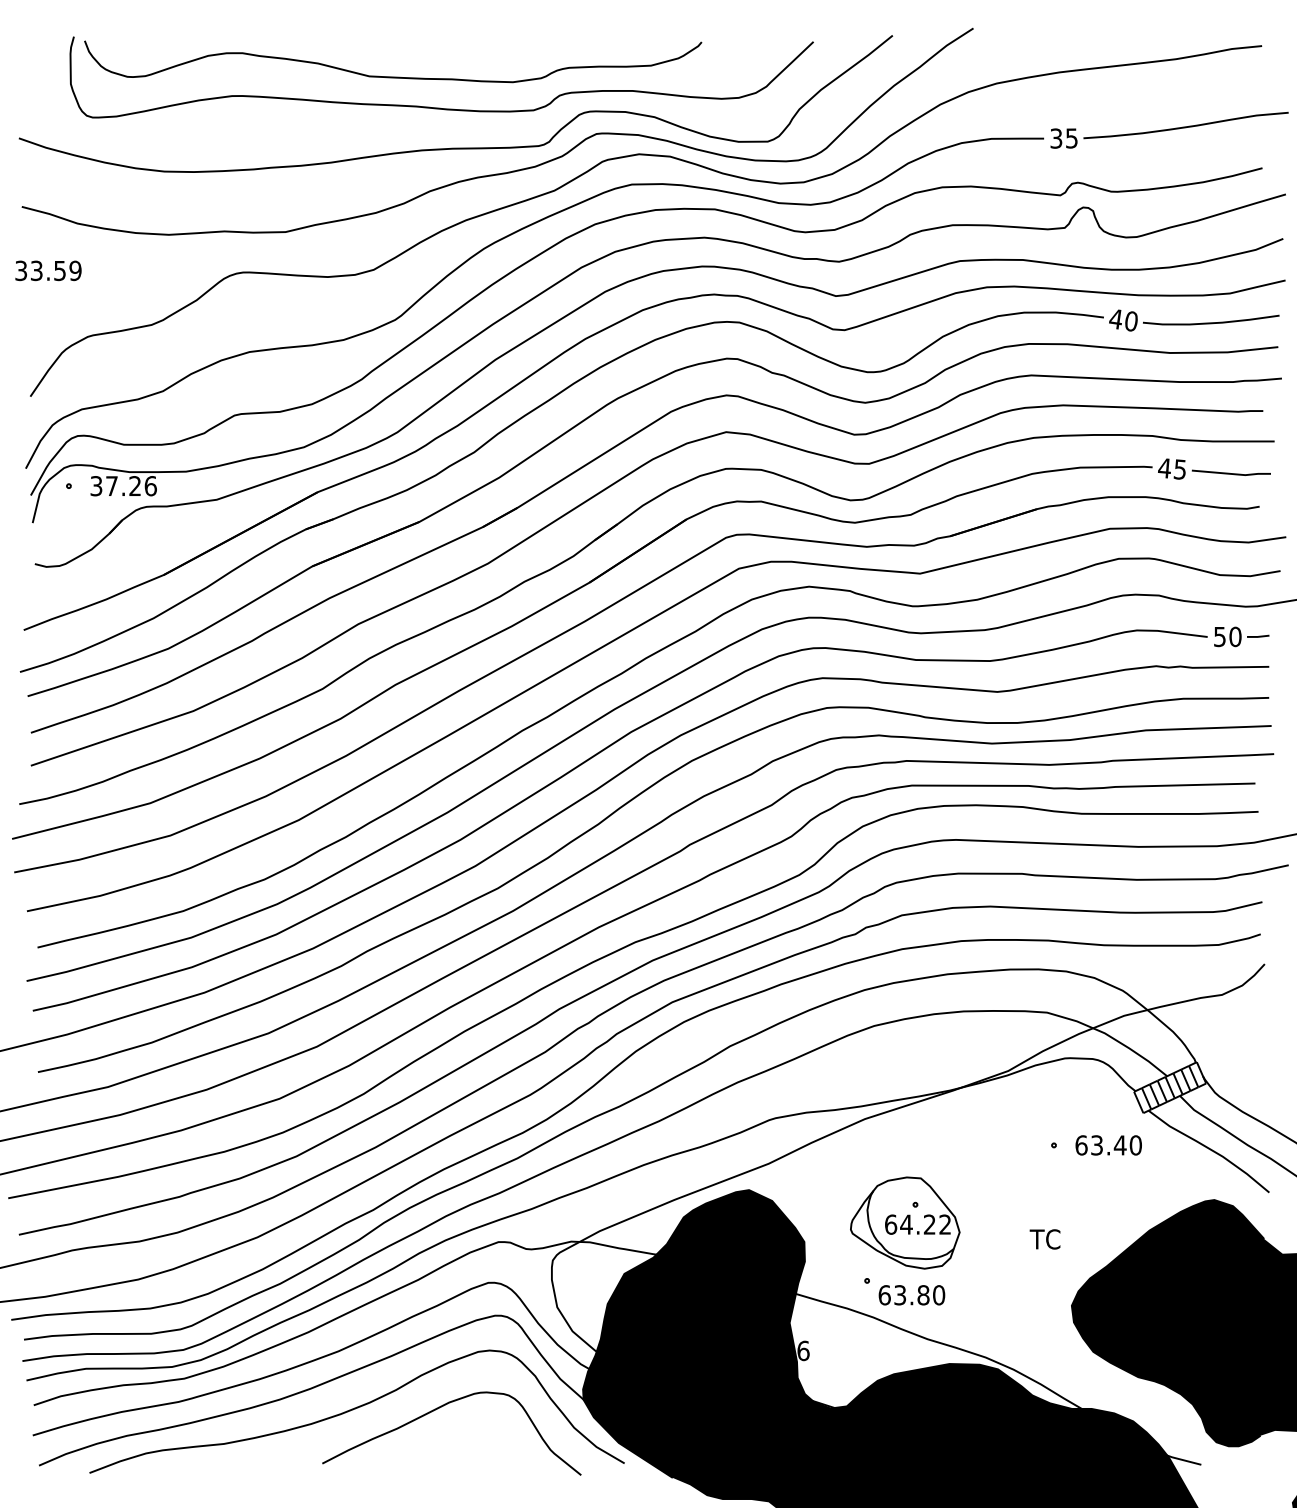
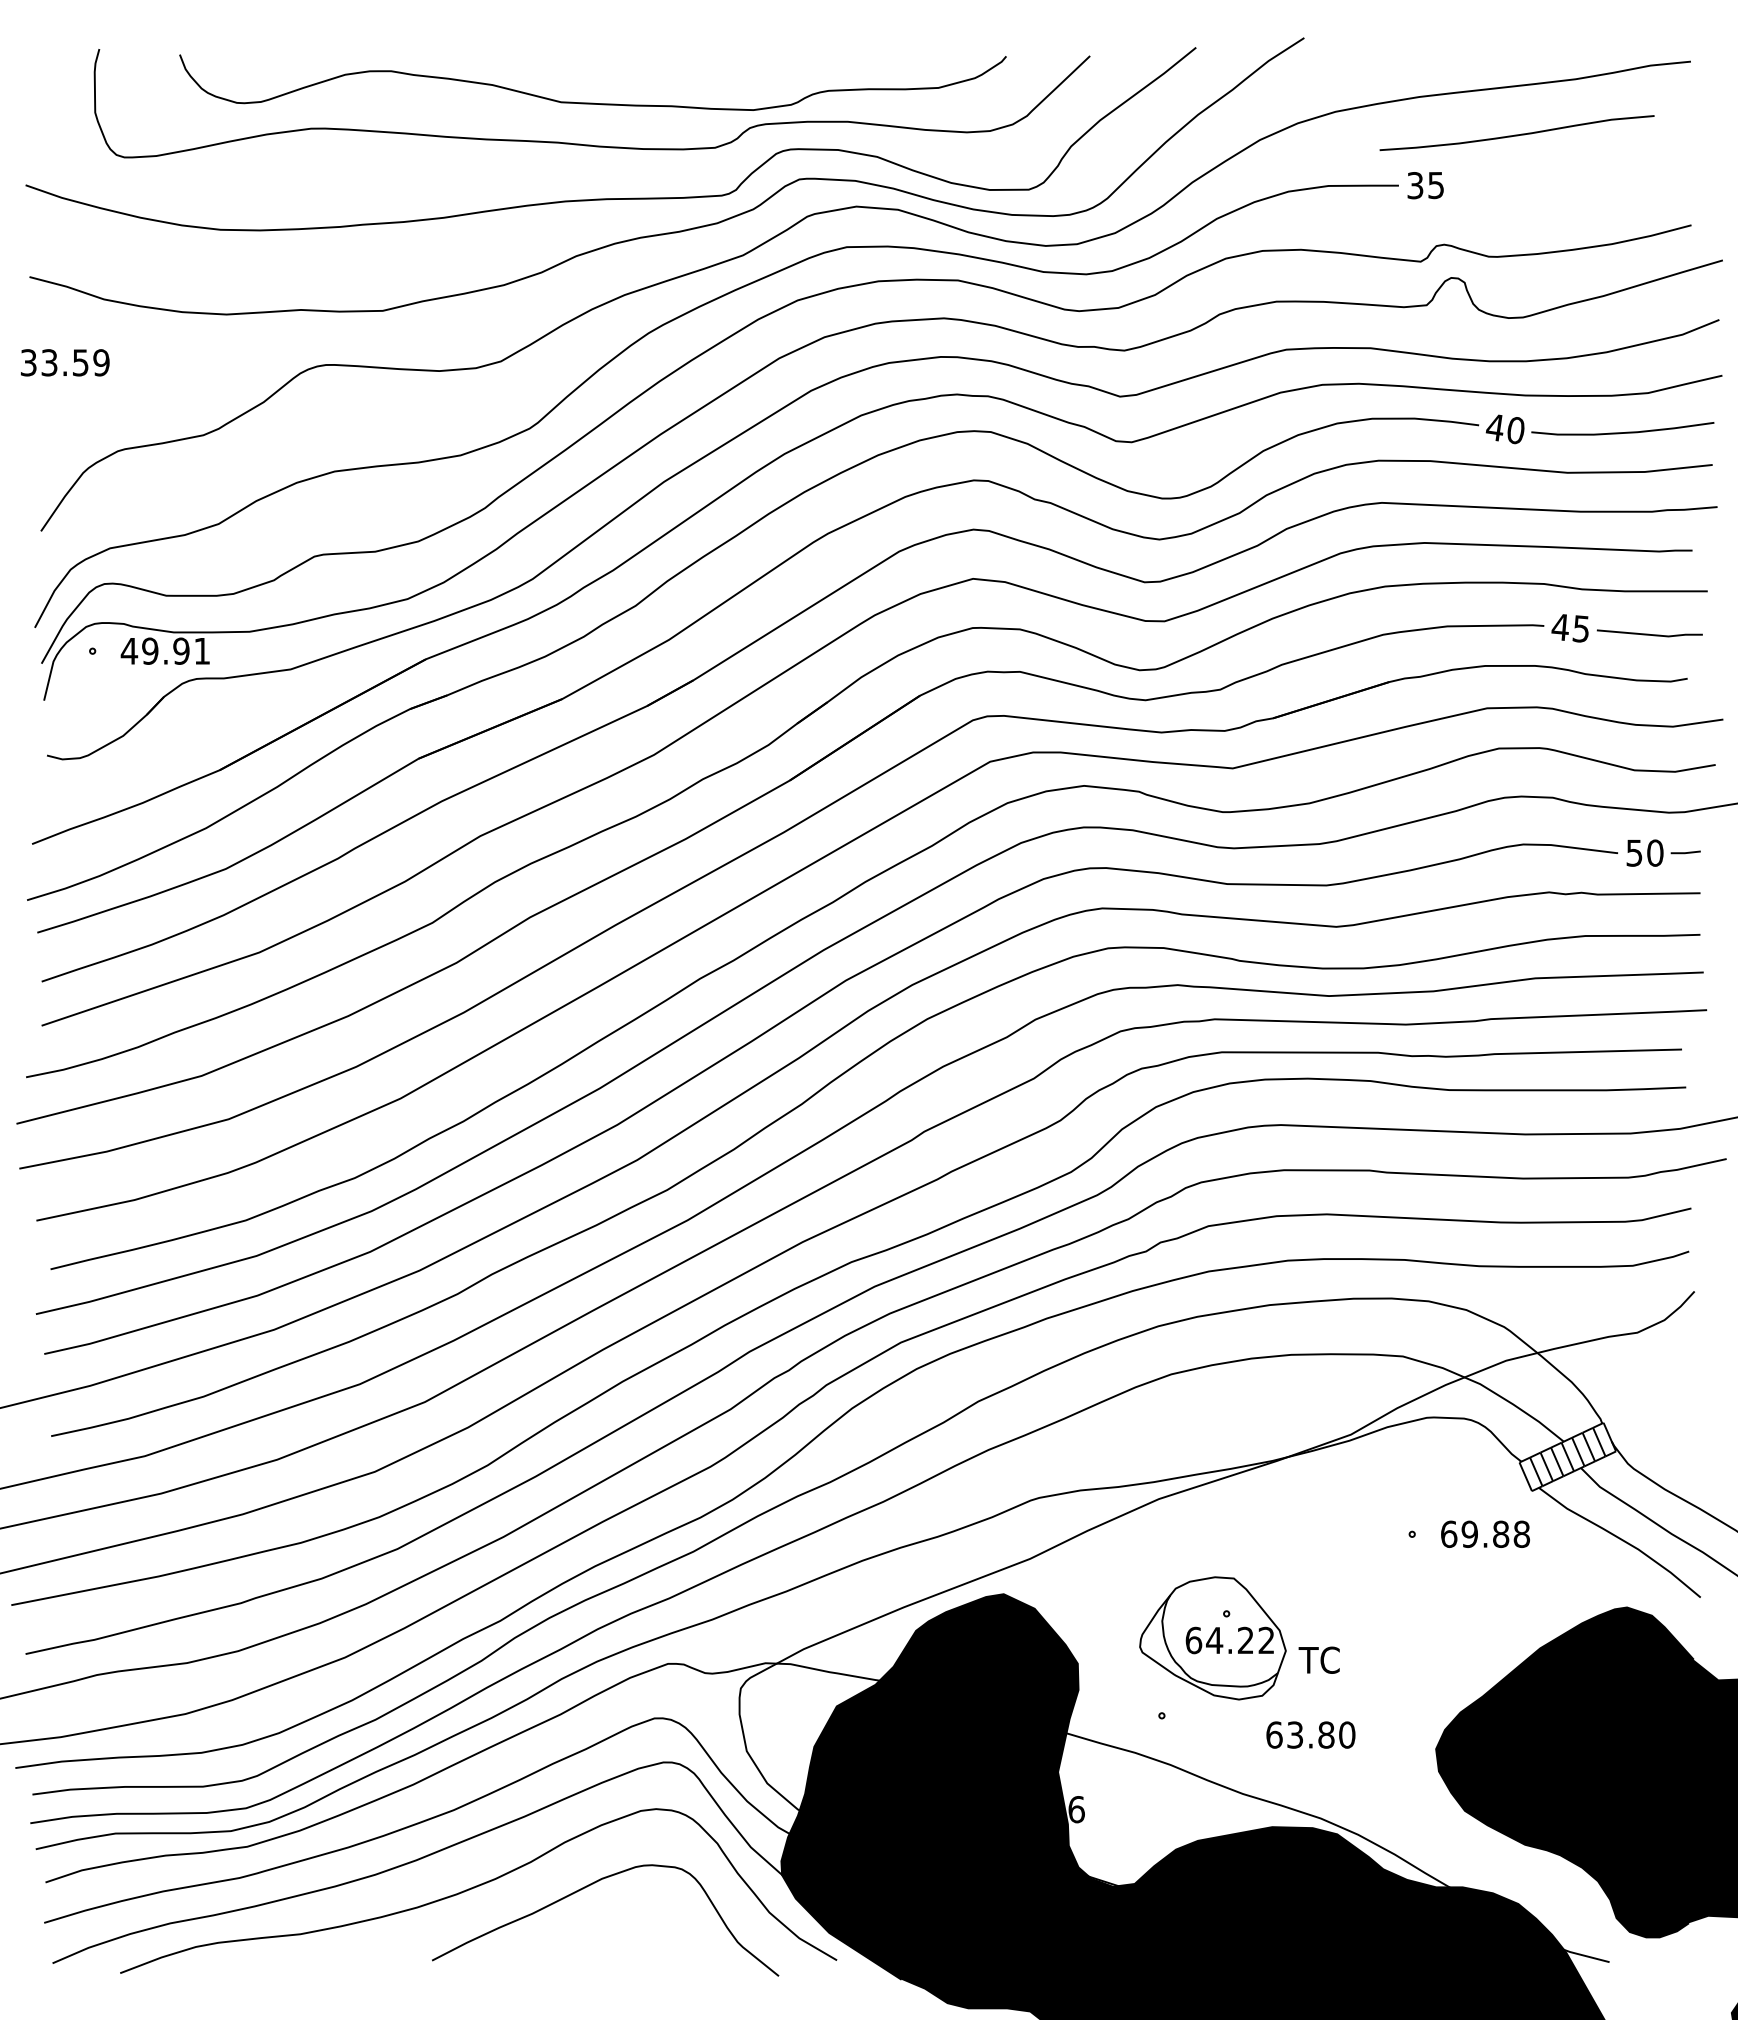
curve: (392, 76) -> (592, 102), moved
curve: (1185, 126) -> (1516, 134), moved
text: (123, 485) -> (165, 650), 37.26 -> 49.91
text: (1116, 1144) -> (1495, 1533), 63.40 -> 69.88
text: (1044, 1238) -> (1318, 1659), moved
text: (911, 1294) -> (1310, 1734), moved

